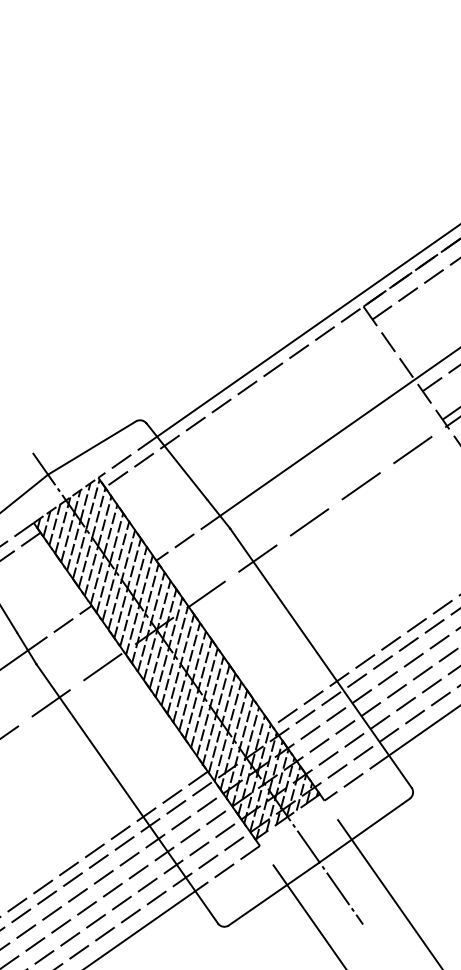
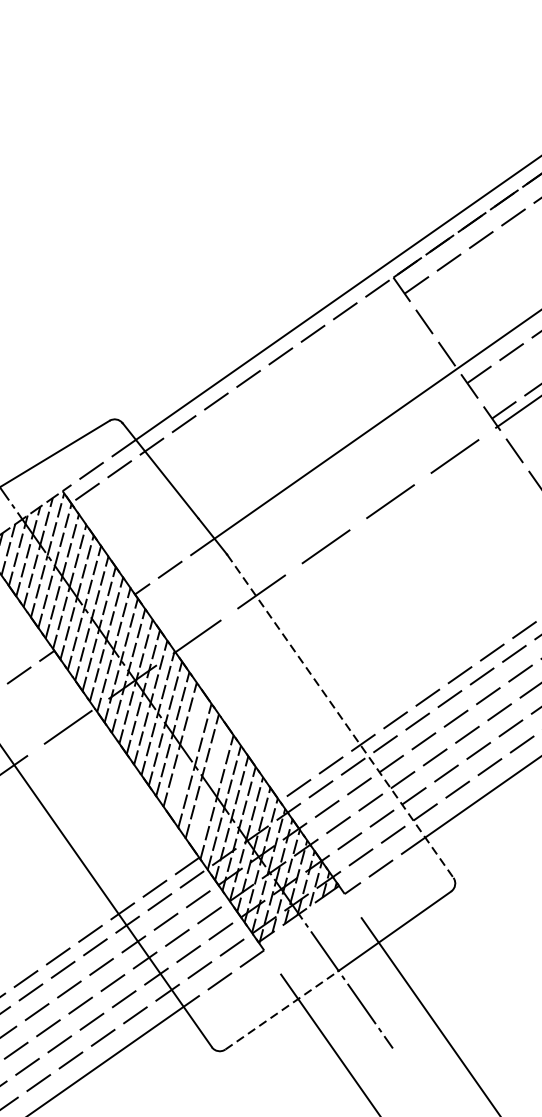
line: (321, 658) -> (340, 716), solid -> dashed
line: (198, 689) -> (187, 755), removed
line: (215, 715) -> (208, 787), removed
line: (274, 893) -> (282, 1009), solid -> dashed

